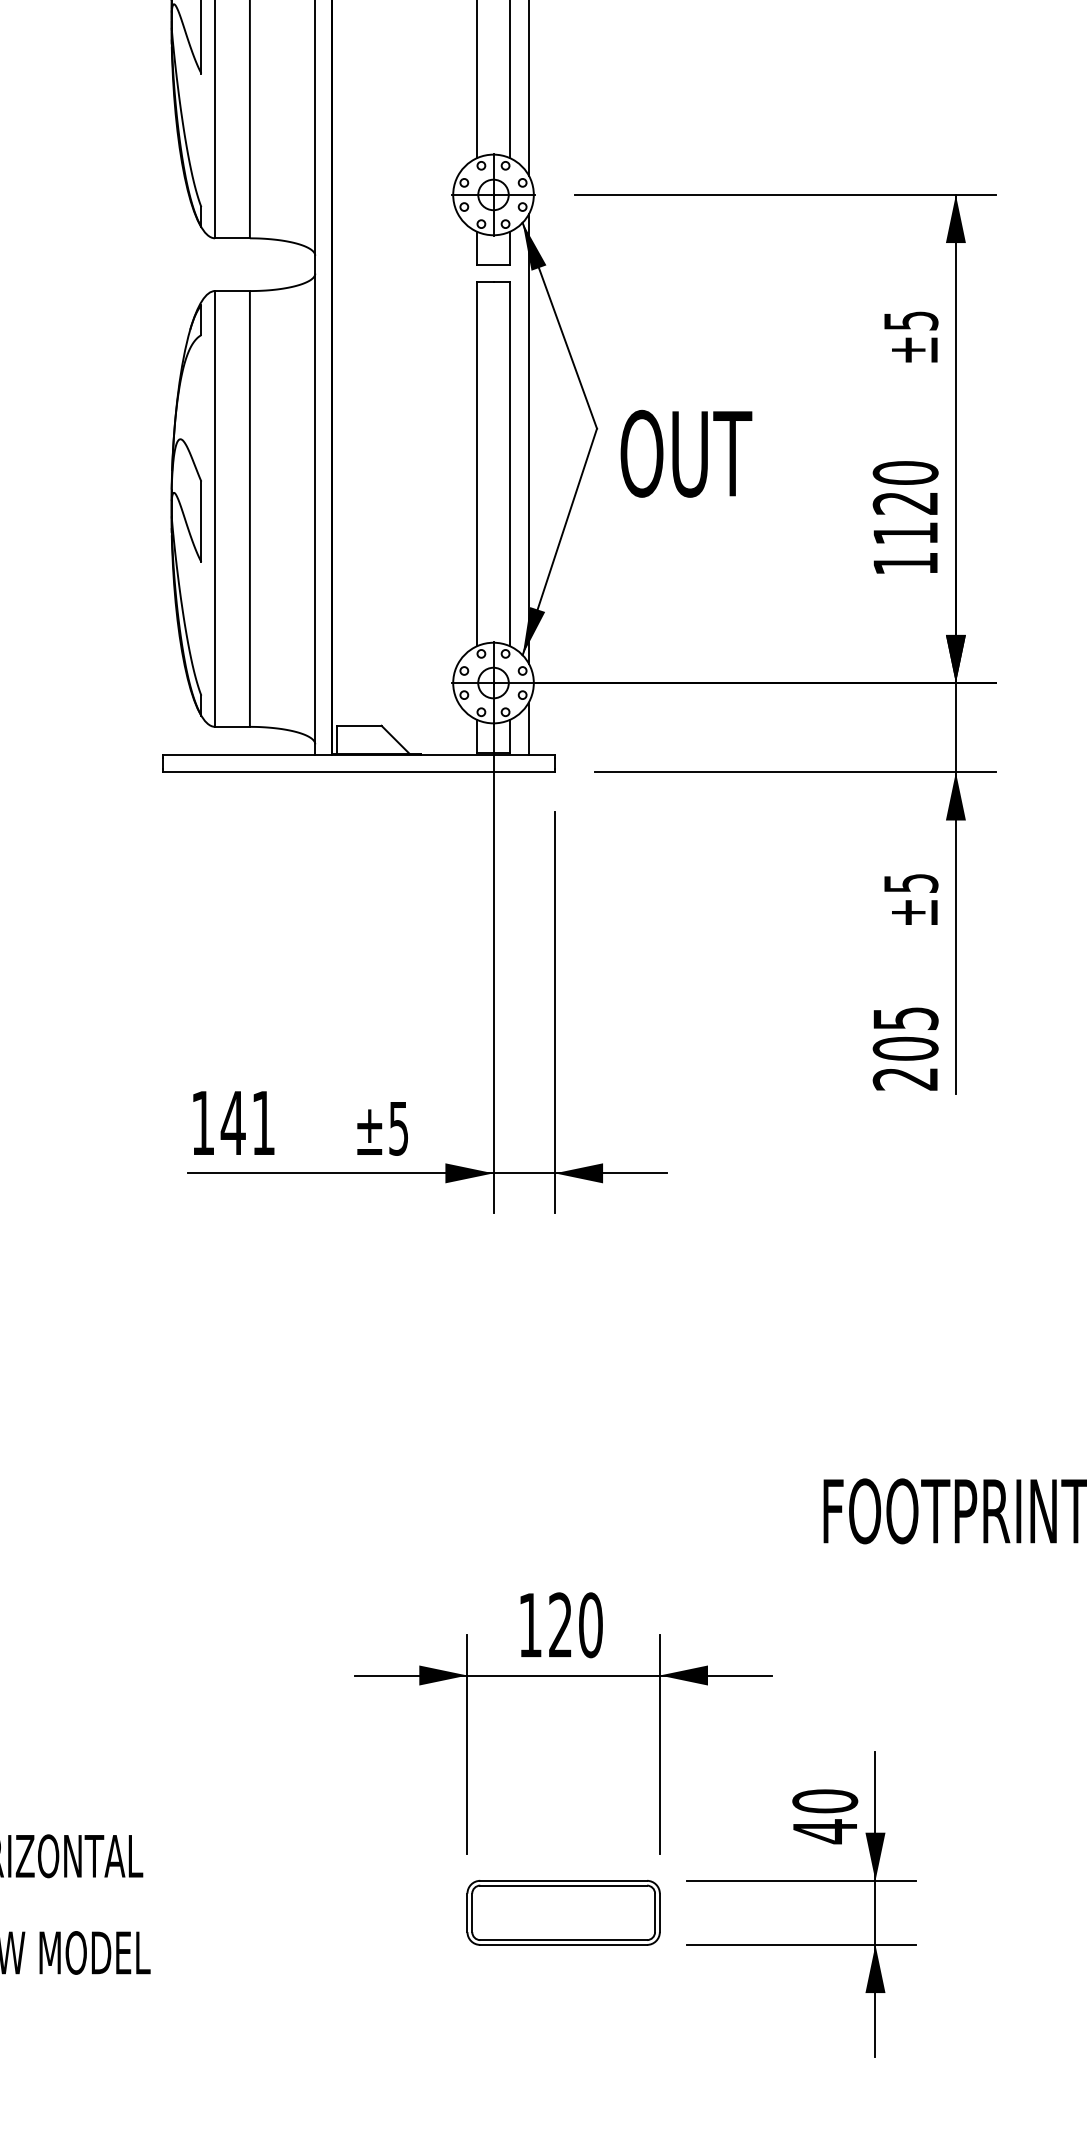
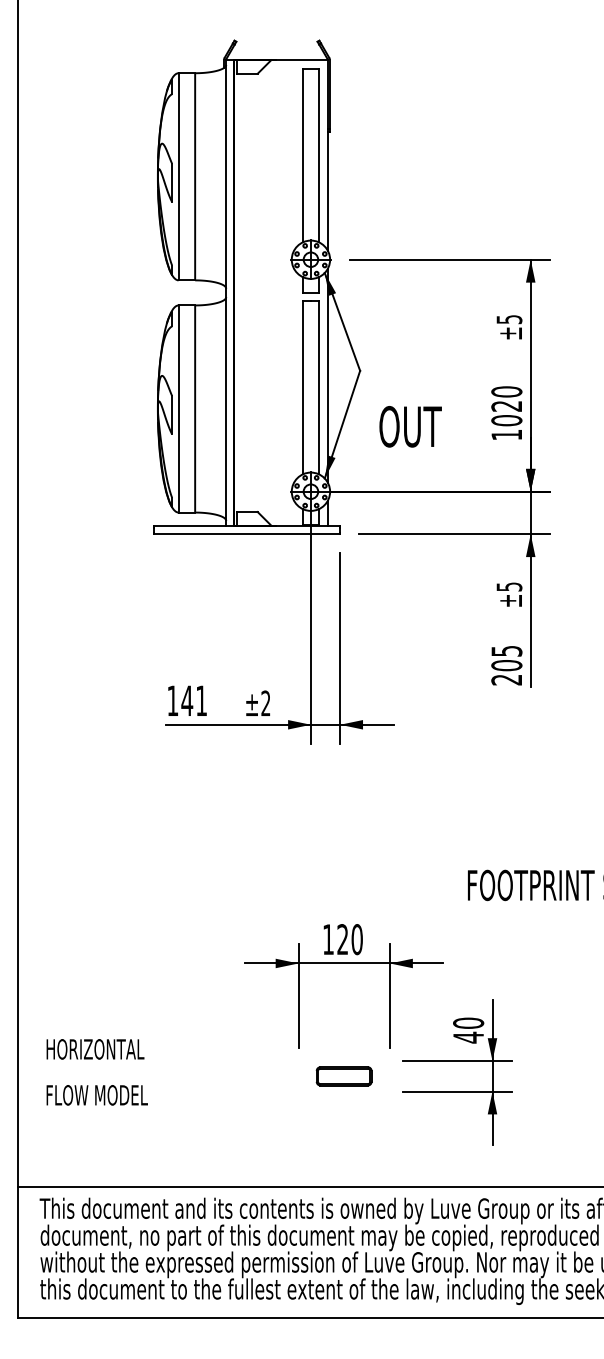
text: (686, 453) -> (410, 426), moved
text: (904, 533) -> (506, 420), 1120 -> 1020
text: (397, 1128) -> (265, 703), ±5 -> ±2
part: (561, 1913) -> (343, 1076), size x0.6

